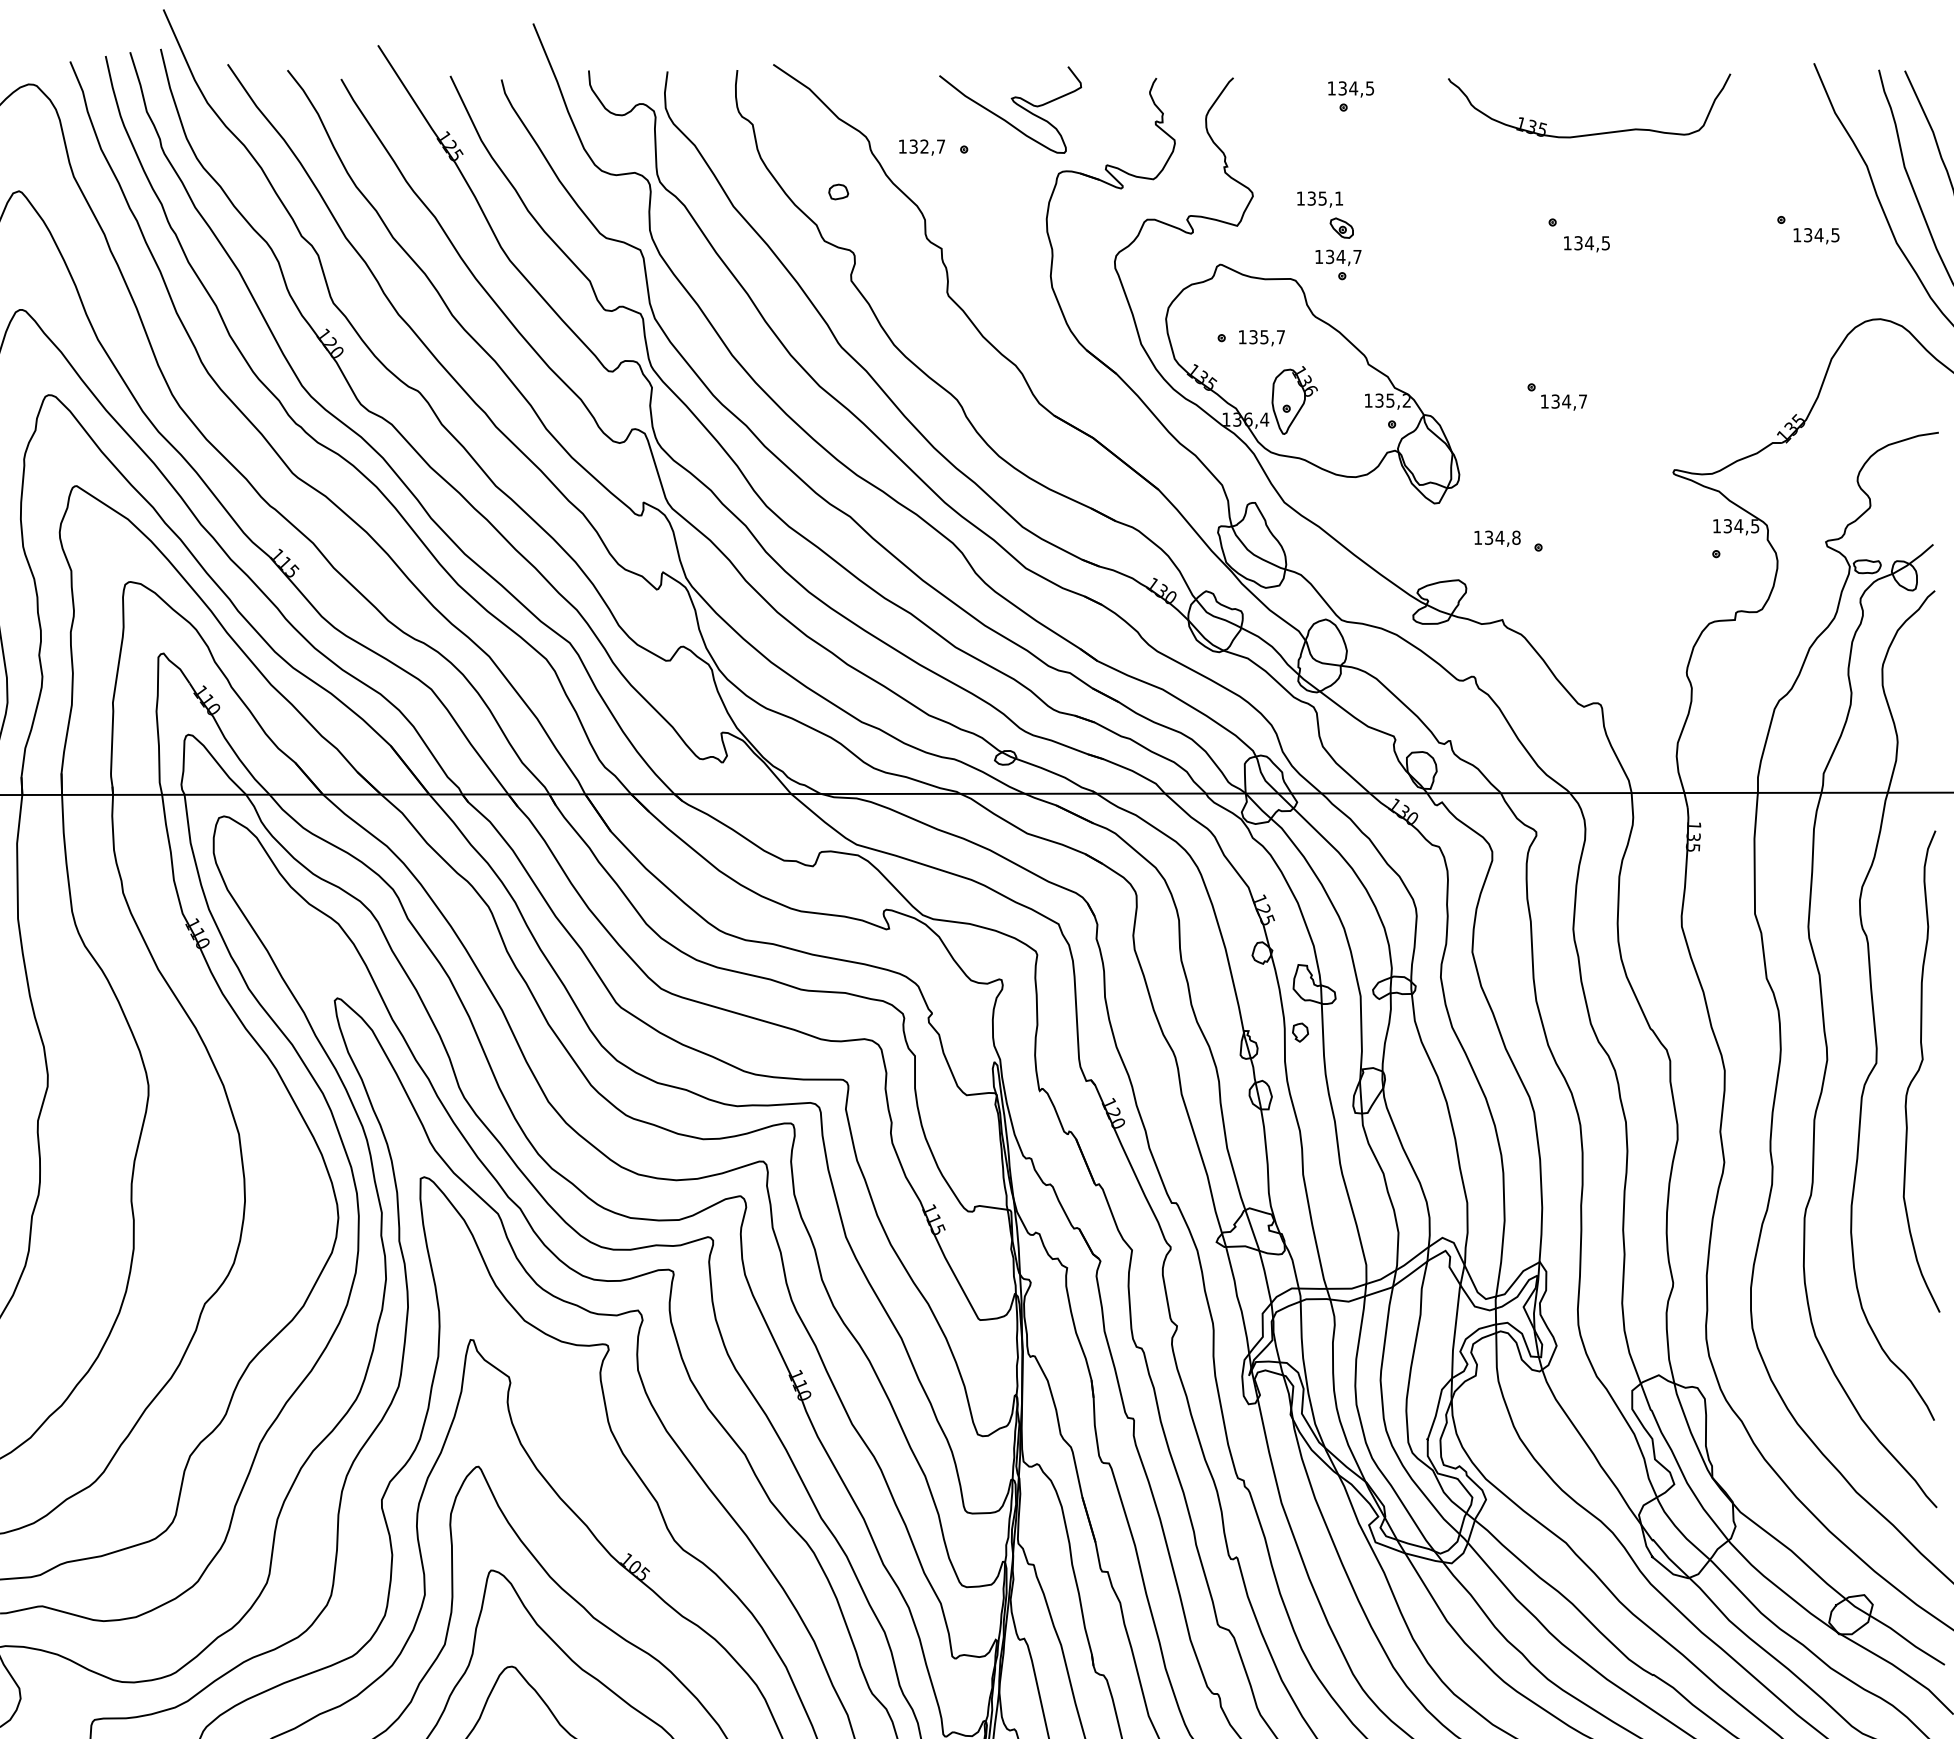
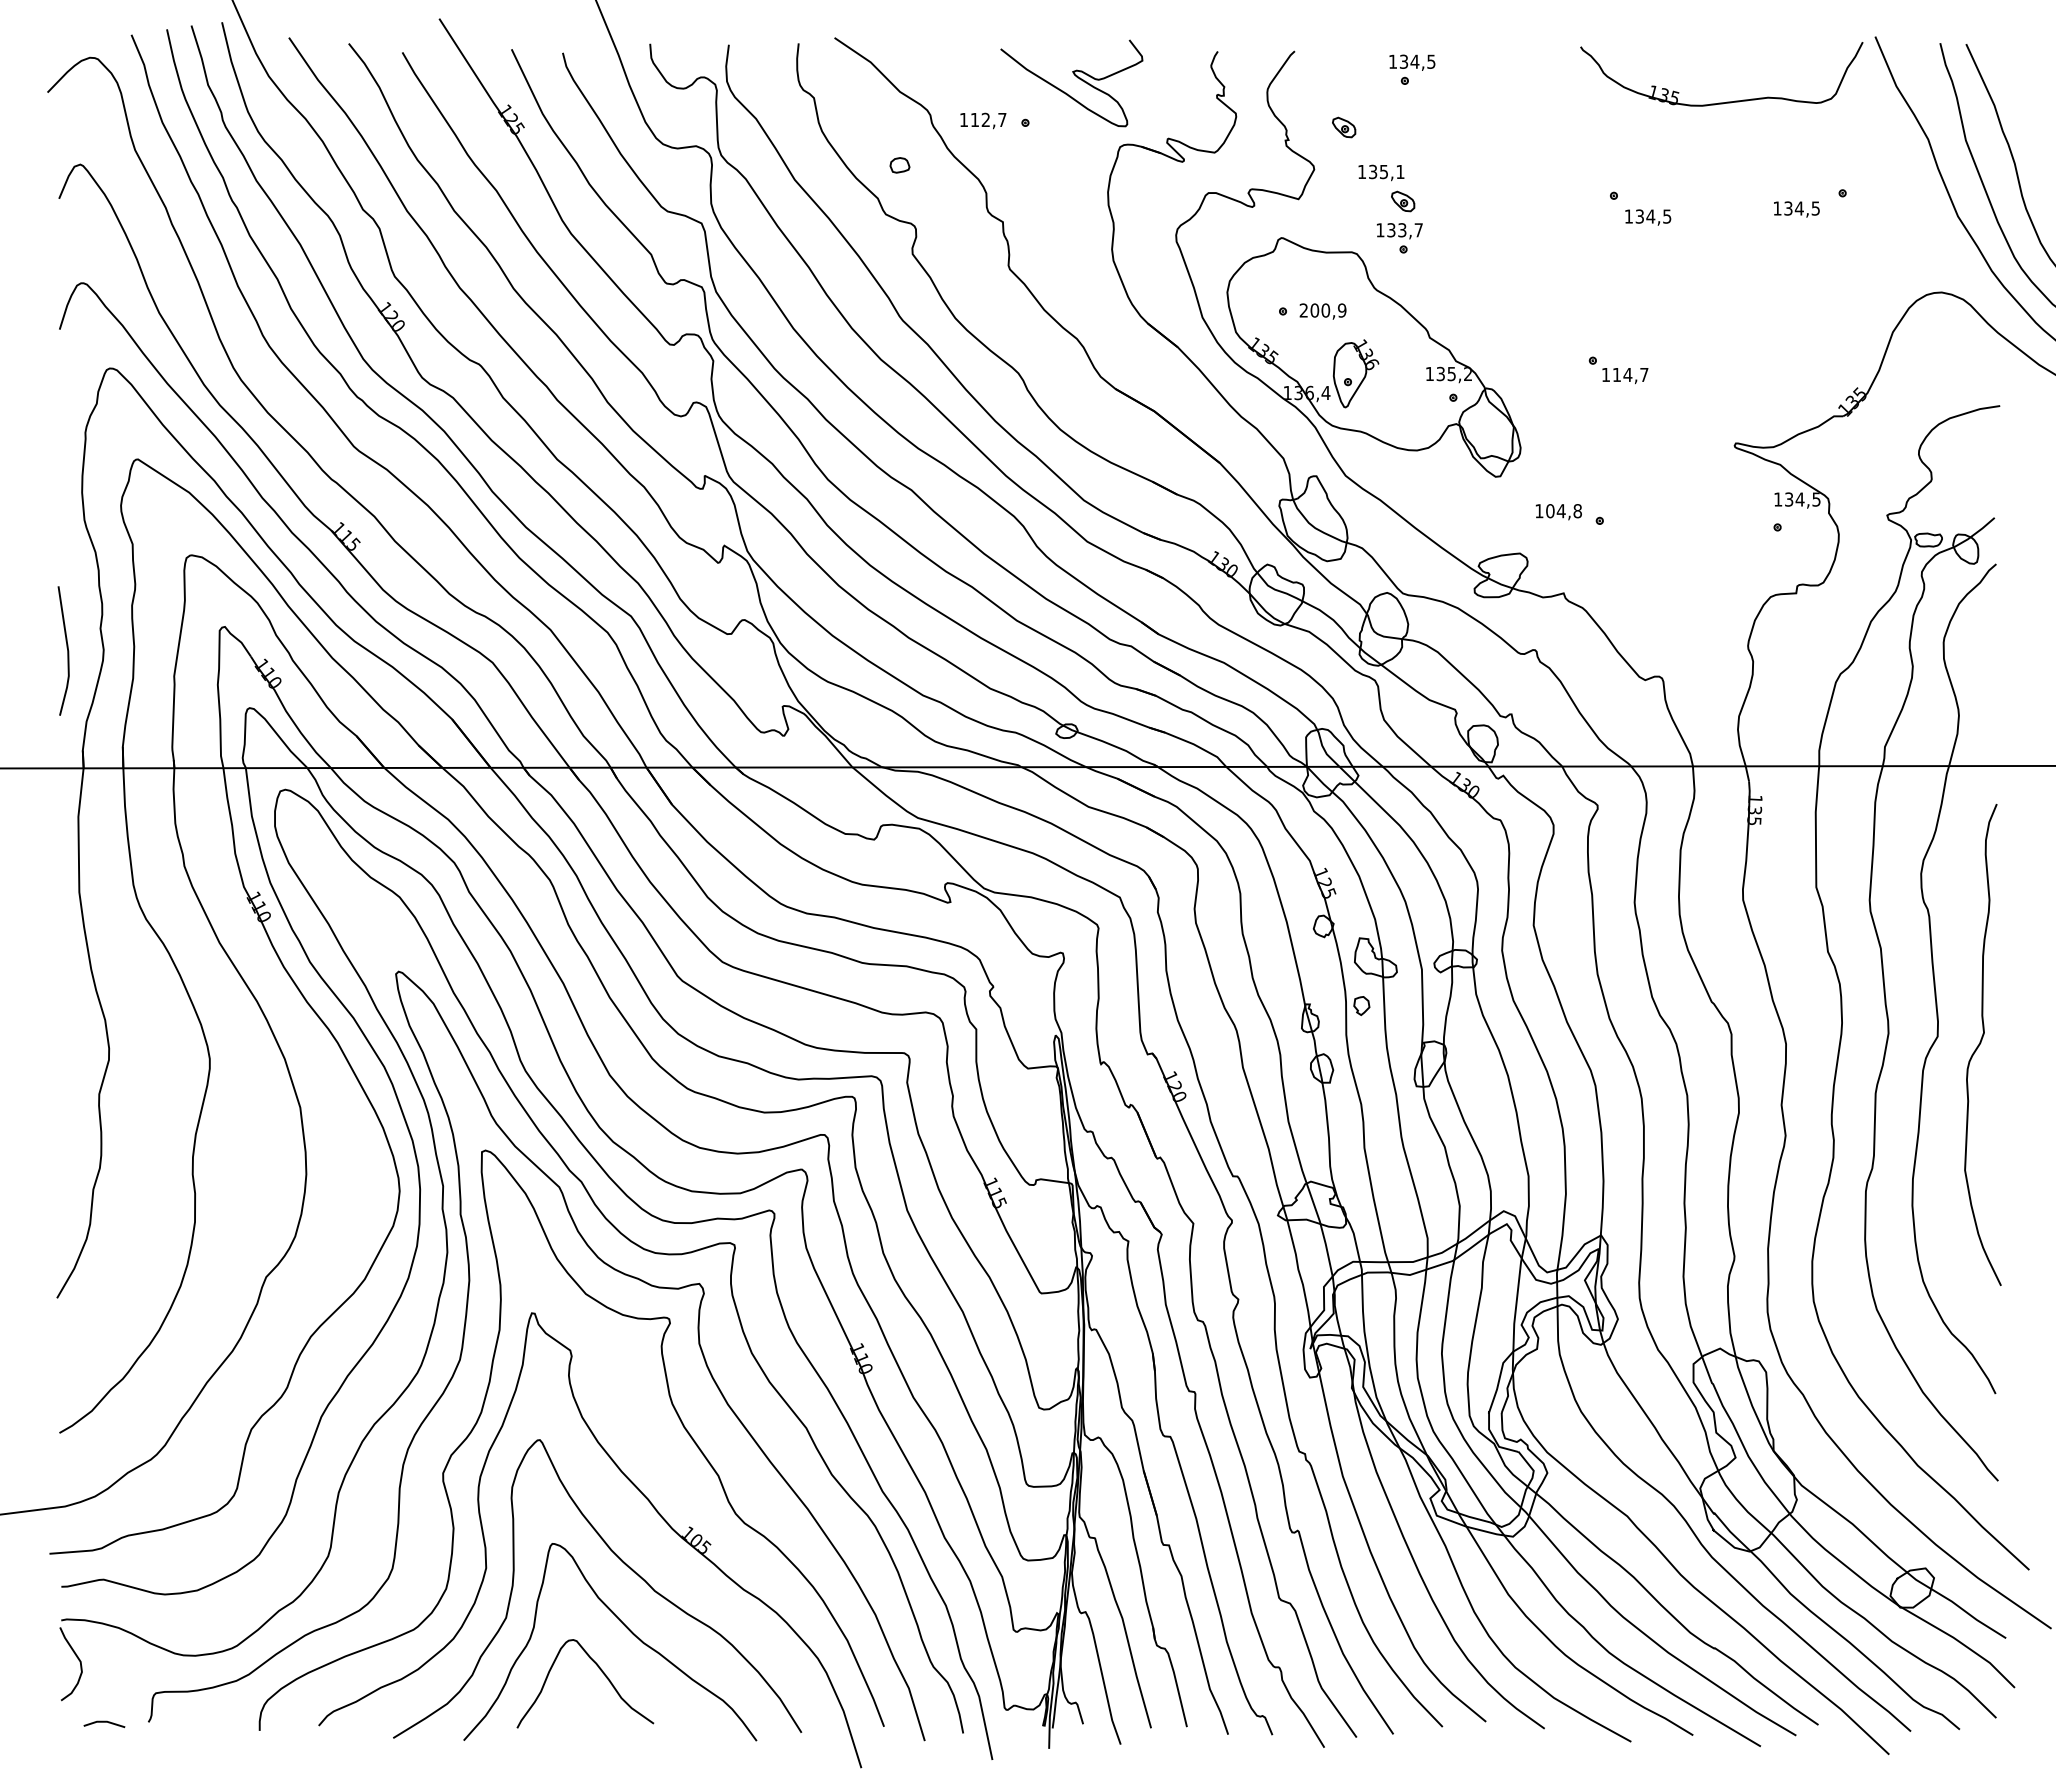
part: (1594, 133) -> (1726, 101), moved
text: (913, 146) -> (974, 119), 132,7 -> 112,7
part: (1283, 154) -> (1344, 127), added
text: (1816, 236) -> (1796, 209), moved
text: (1340, 257) -> (1401, 230), 134,7 -> 133,7
text: (1261, 337) -> (1322, 310), 135,7 -> 200,9
text: (1555, 401) -> (1616, 374), 134,7 -> 114,7
text: (1489, 538) -> (1550, 511), 134,8 -> 104,8

